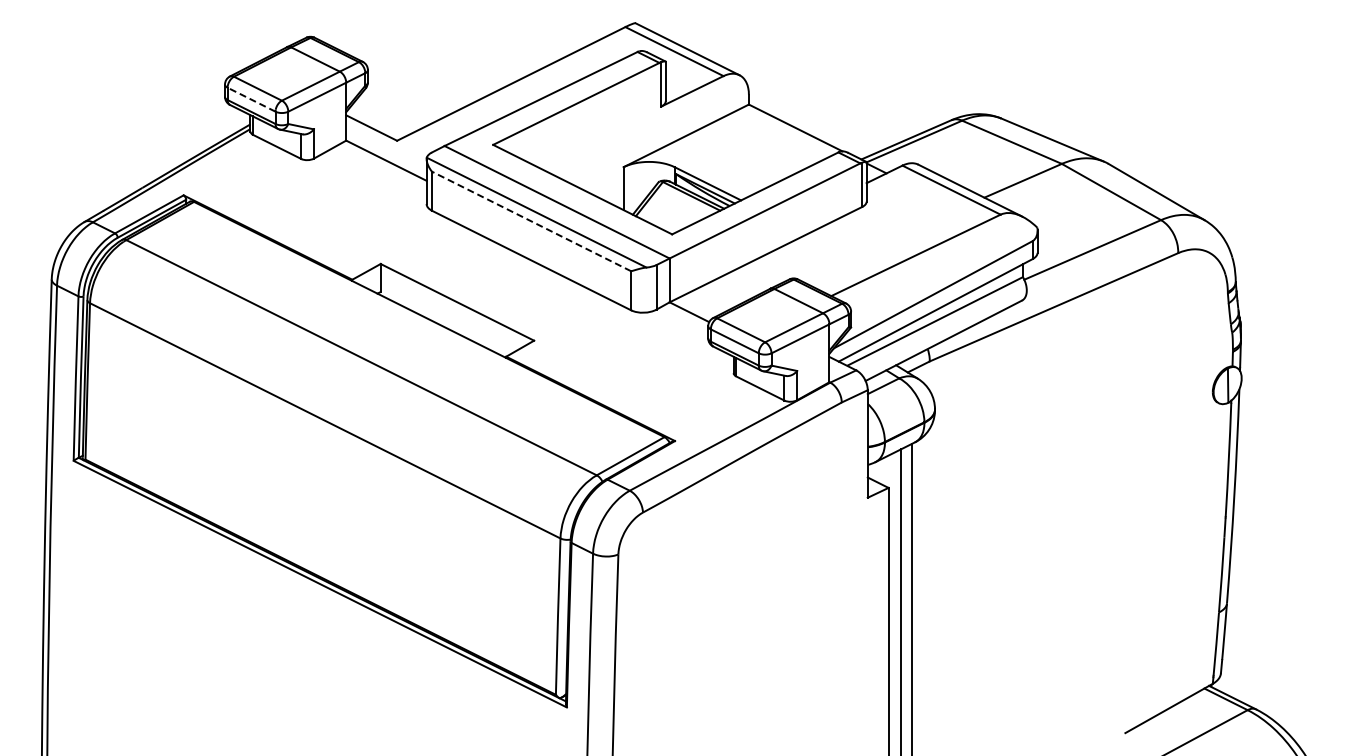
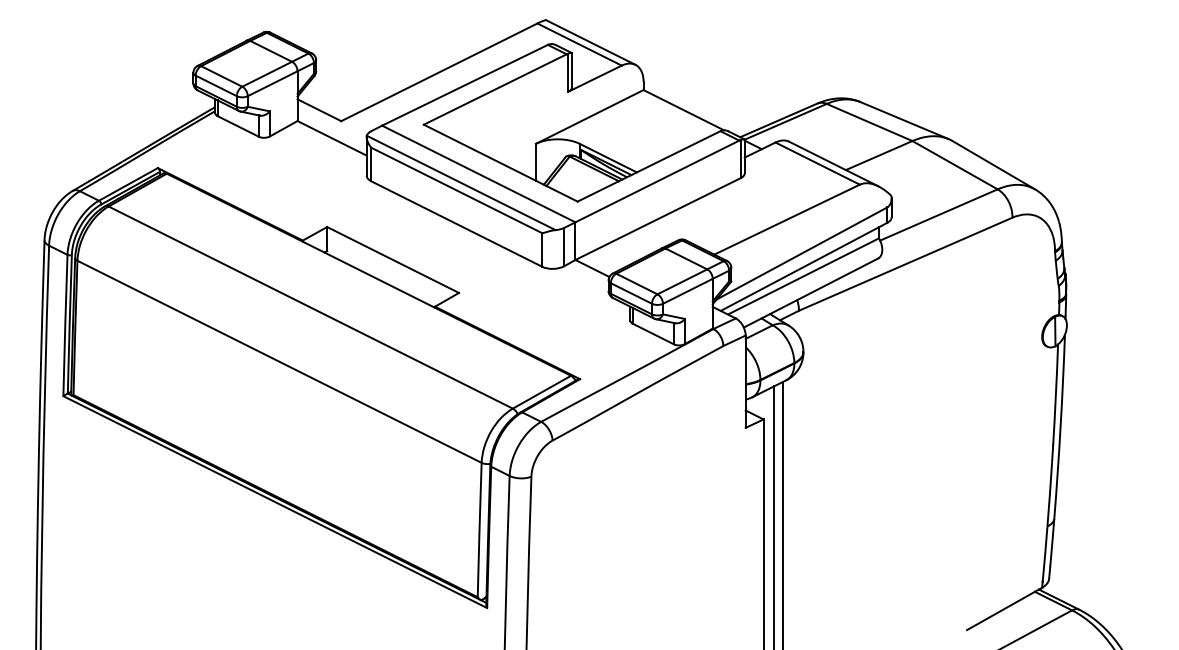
line: (251, 99) -> (216, 85), dashed -> solid
line: (531, 221) -> (456, 190), dashed -> solid

